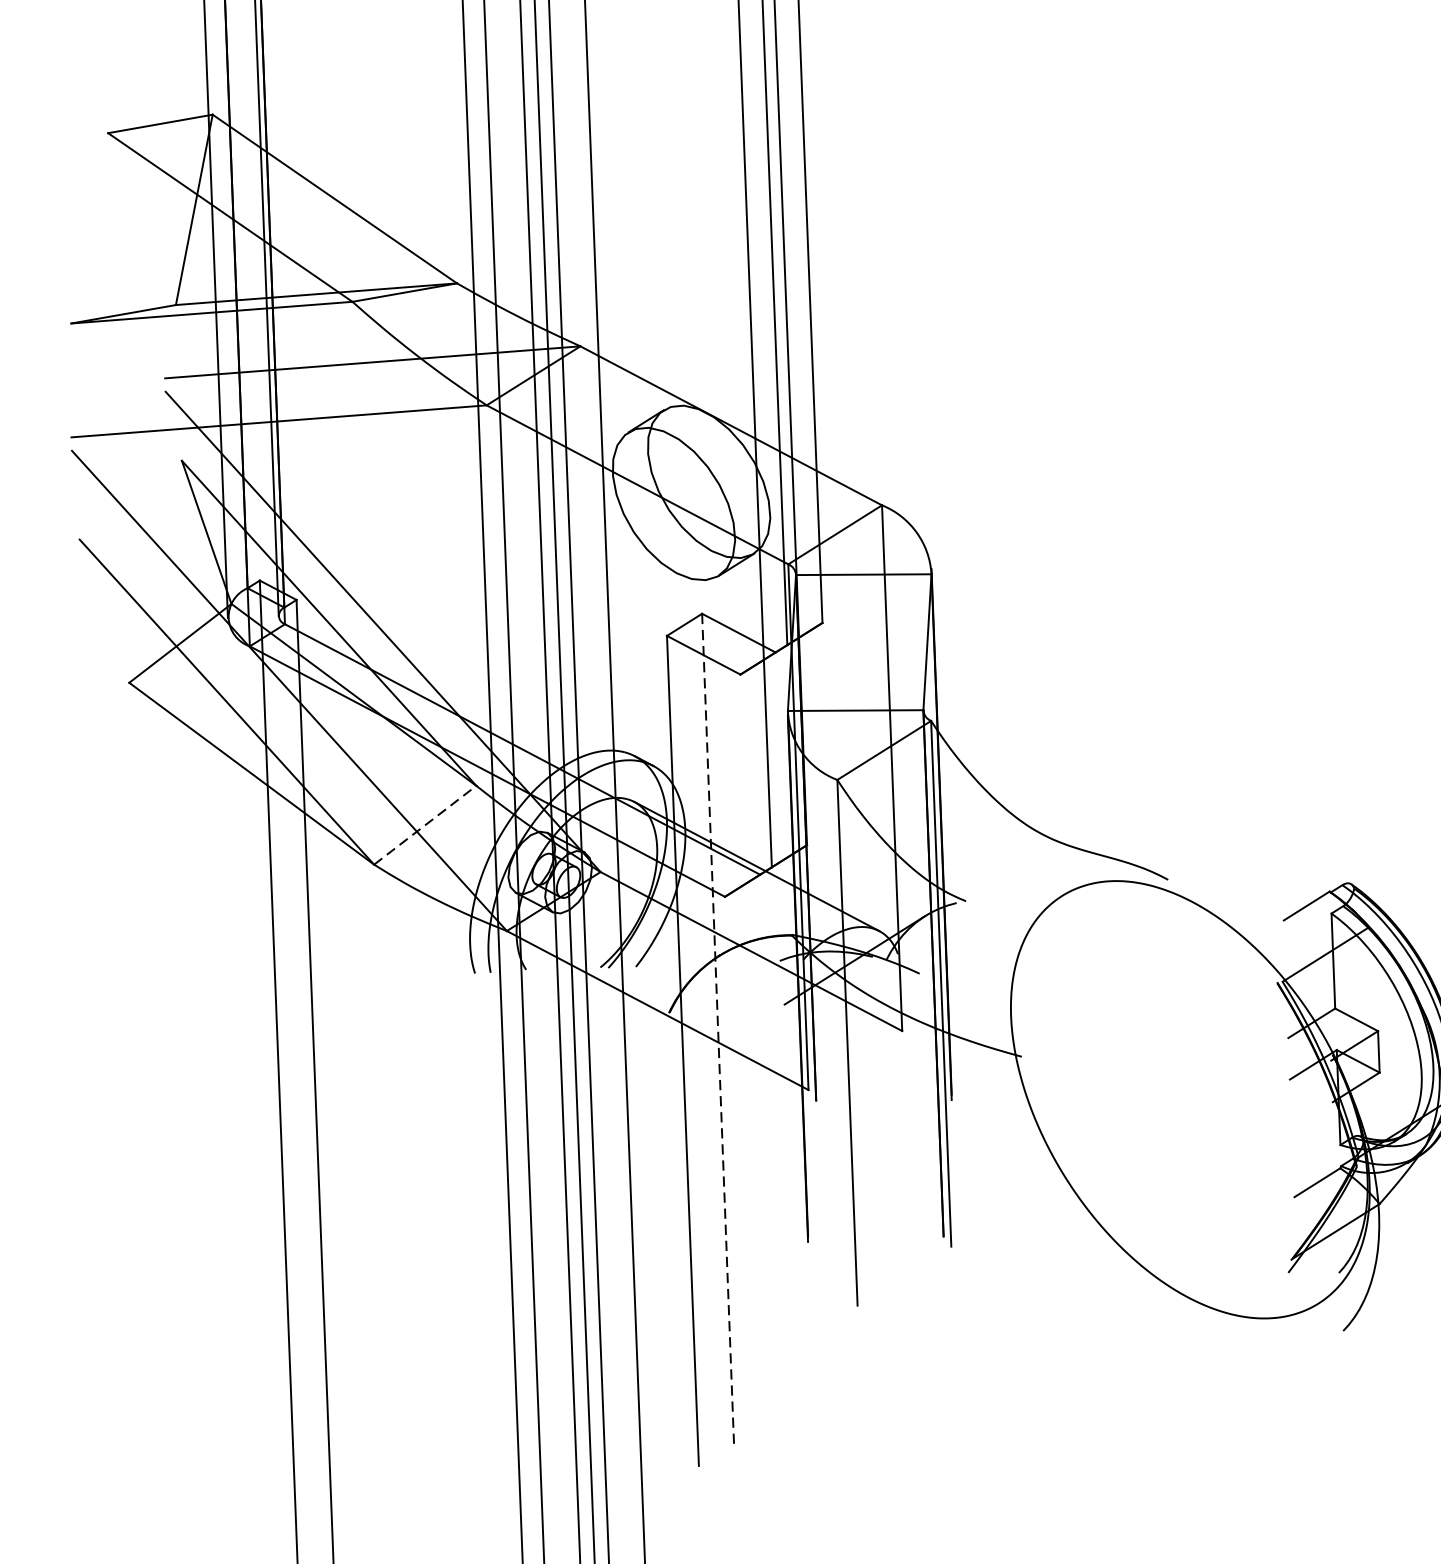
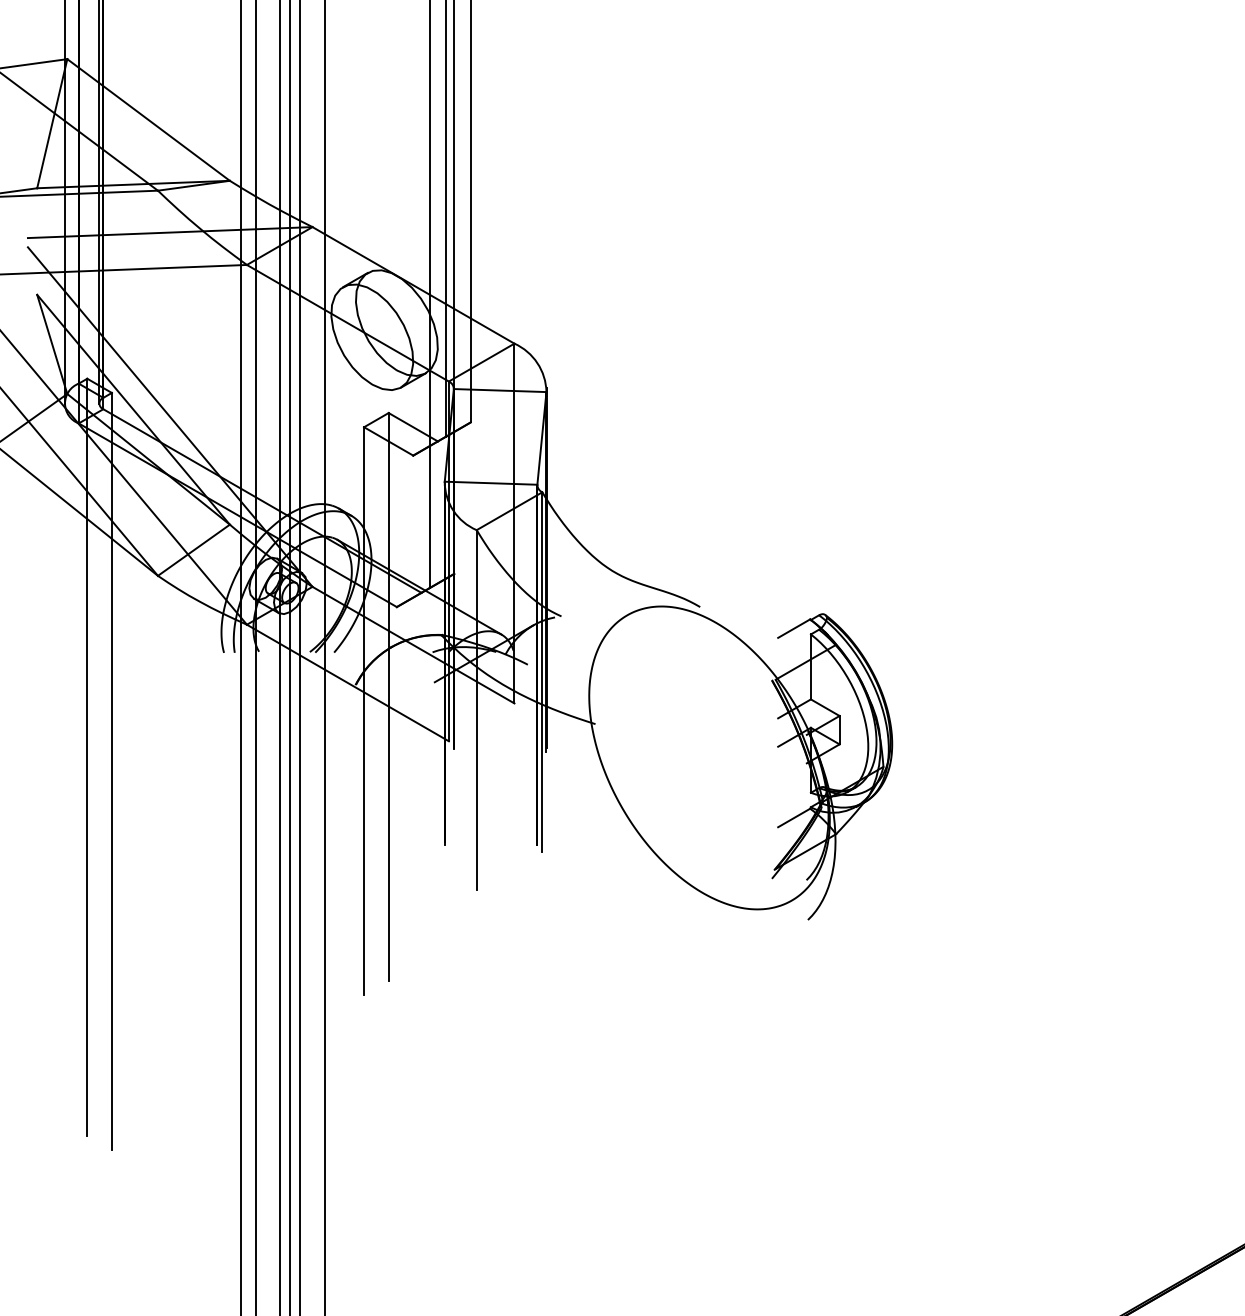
line: (426, 825) -> (194, 550), dashed -> solid
line: (717, 1027) -> (388, 696), dashed -> solid

